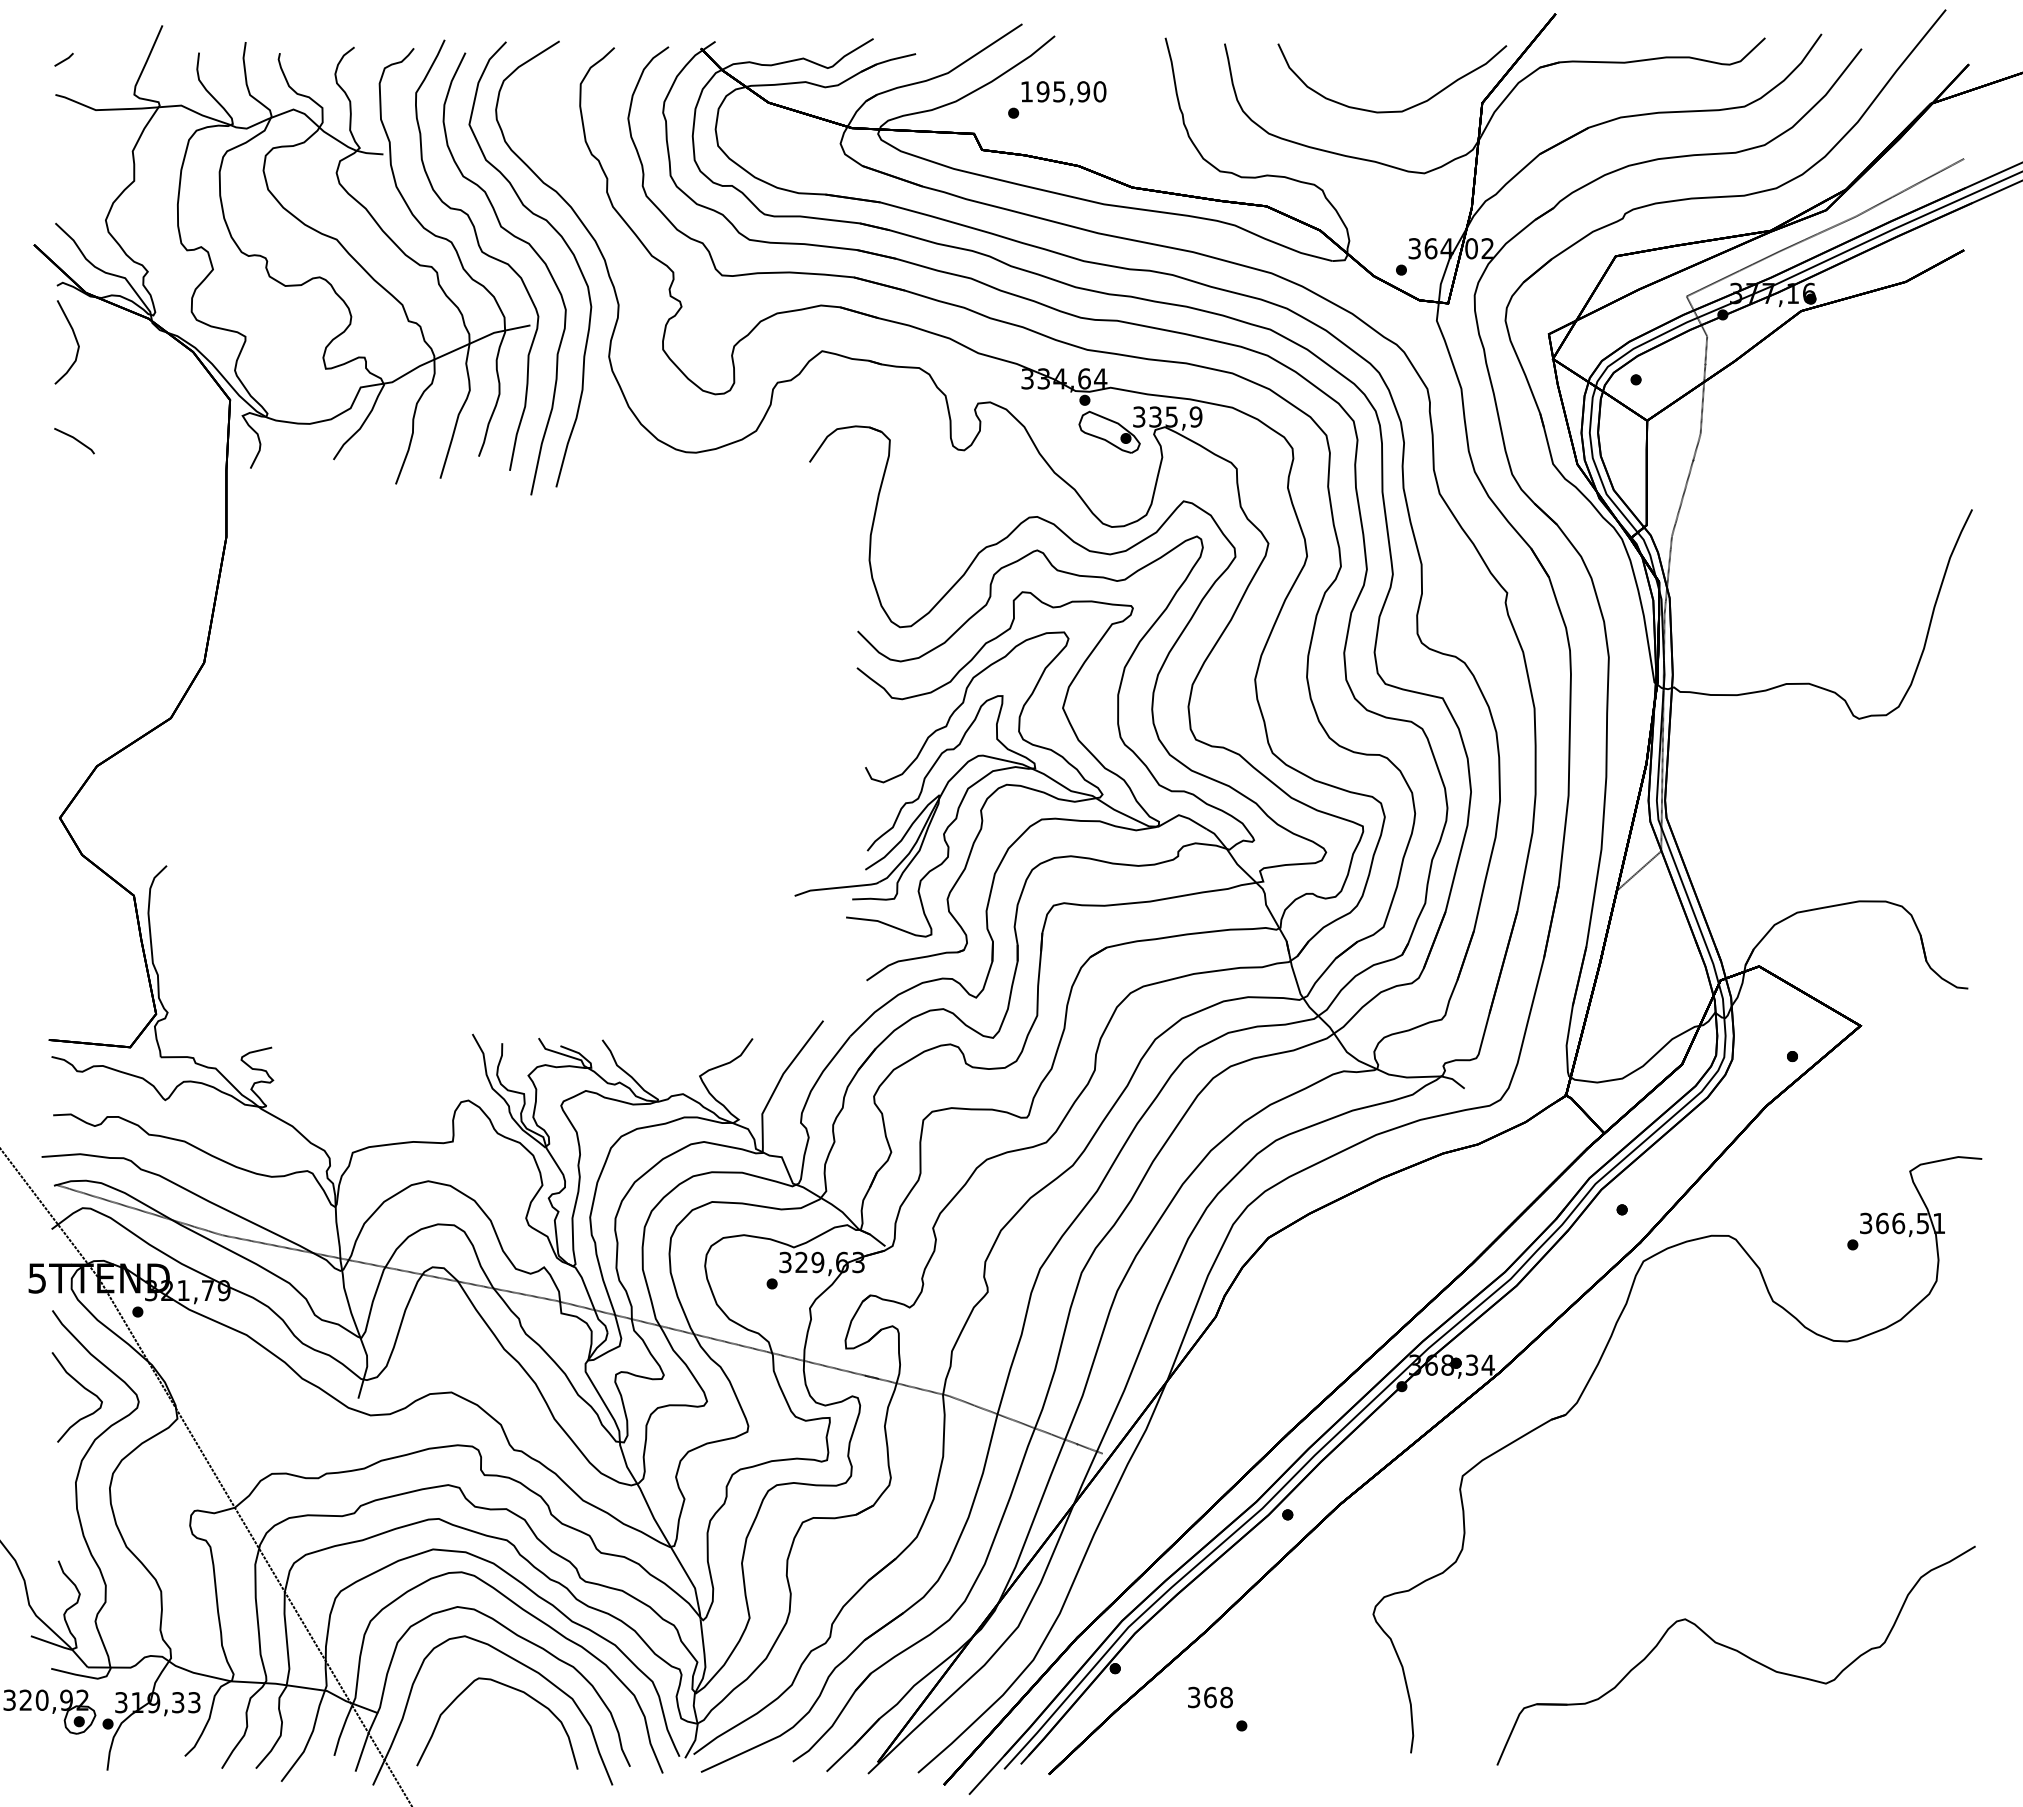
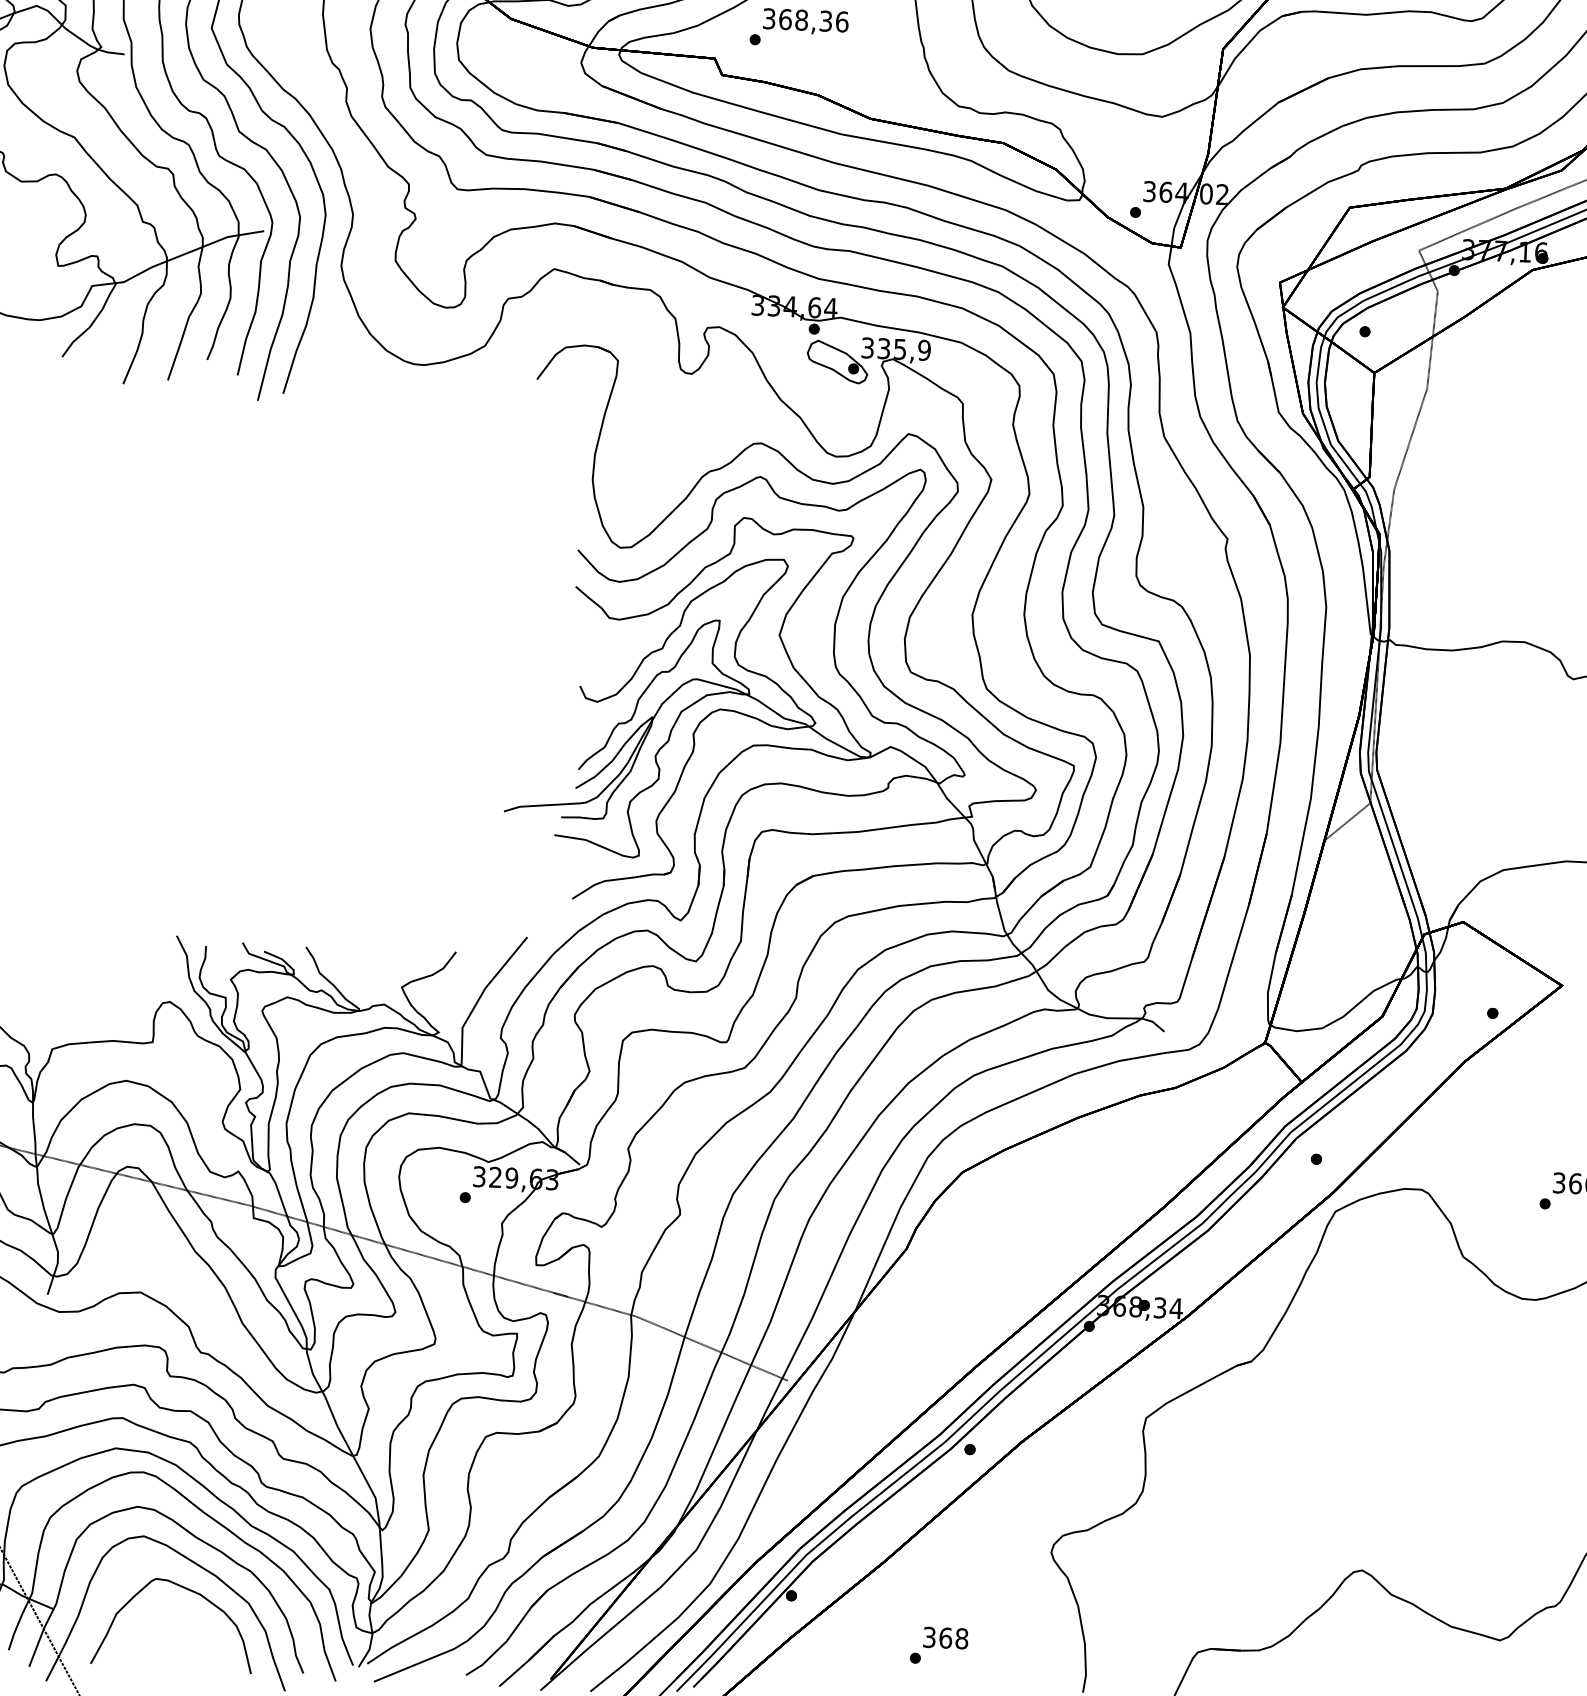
text: (1063, 91) -> (805, 20), 195,90 -> 368,36
text: (1210, 1697) -> (945, 1638), moved

